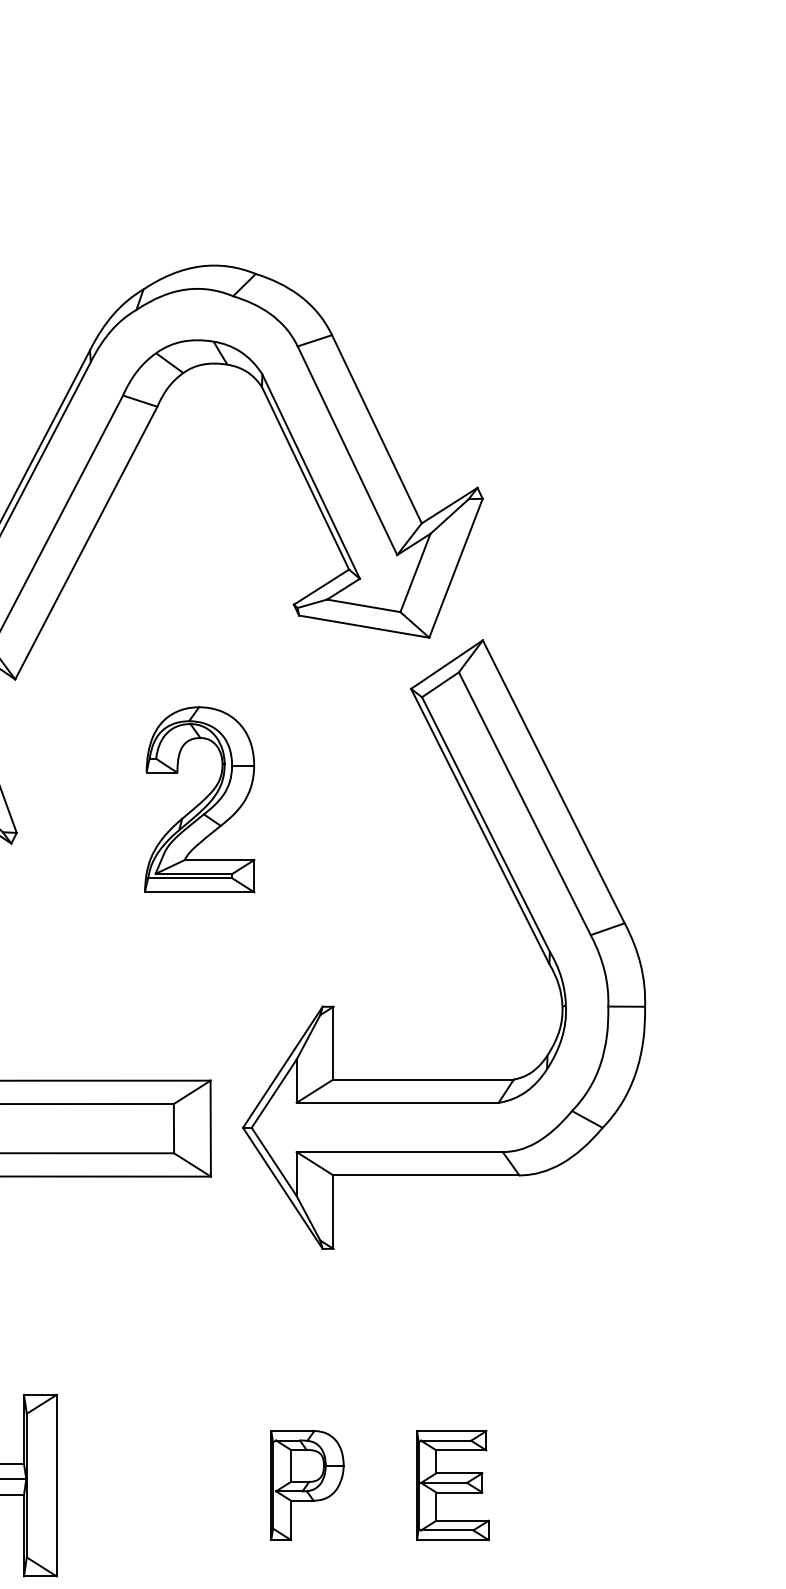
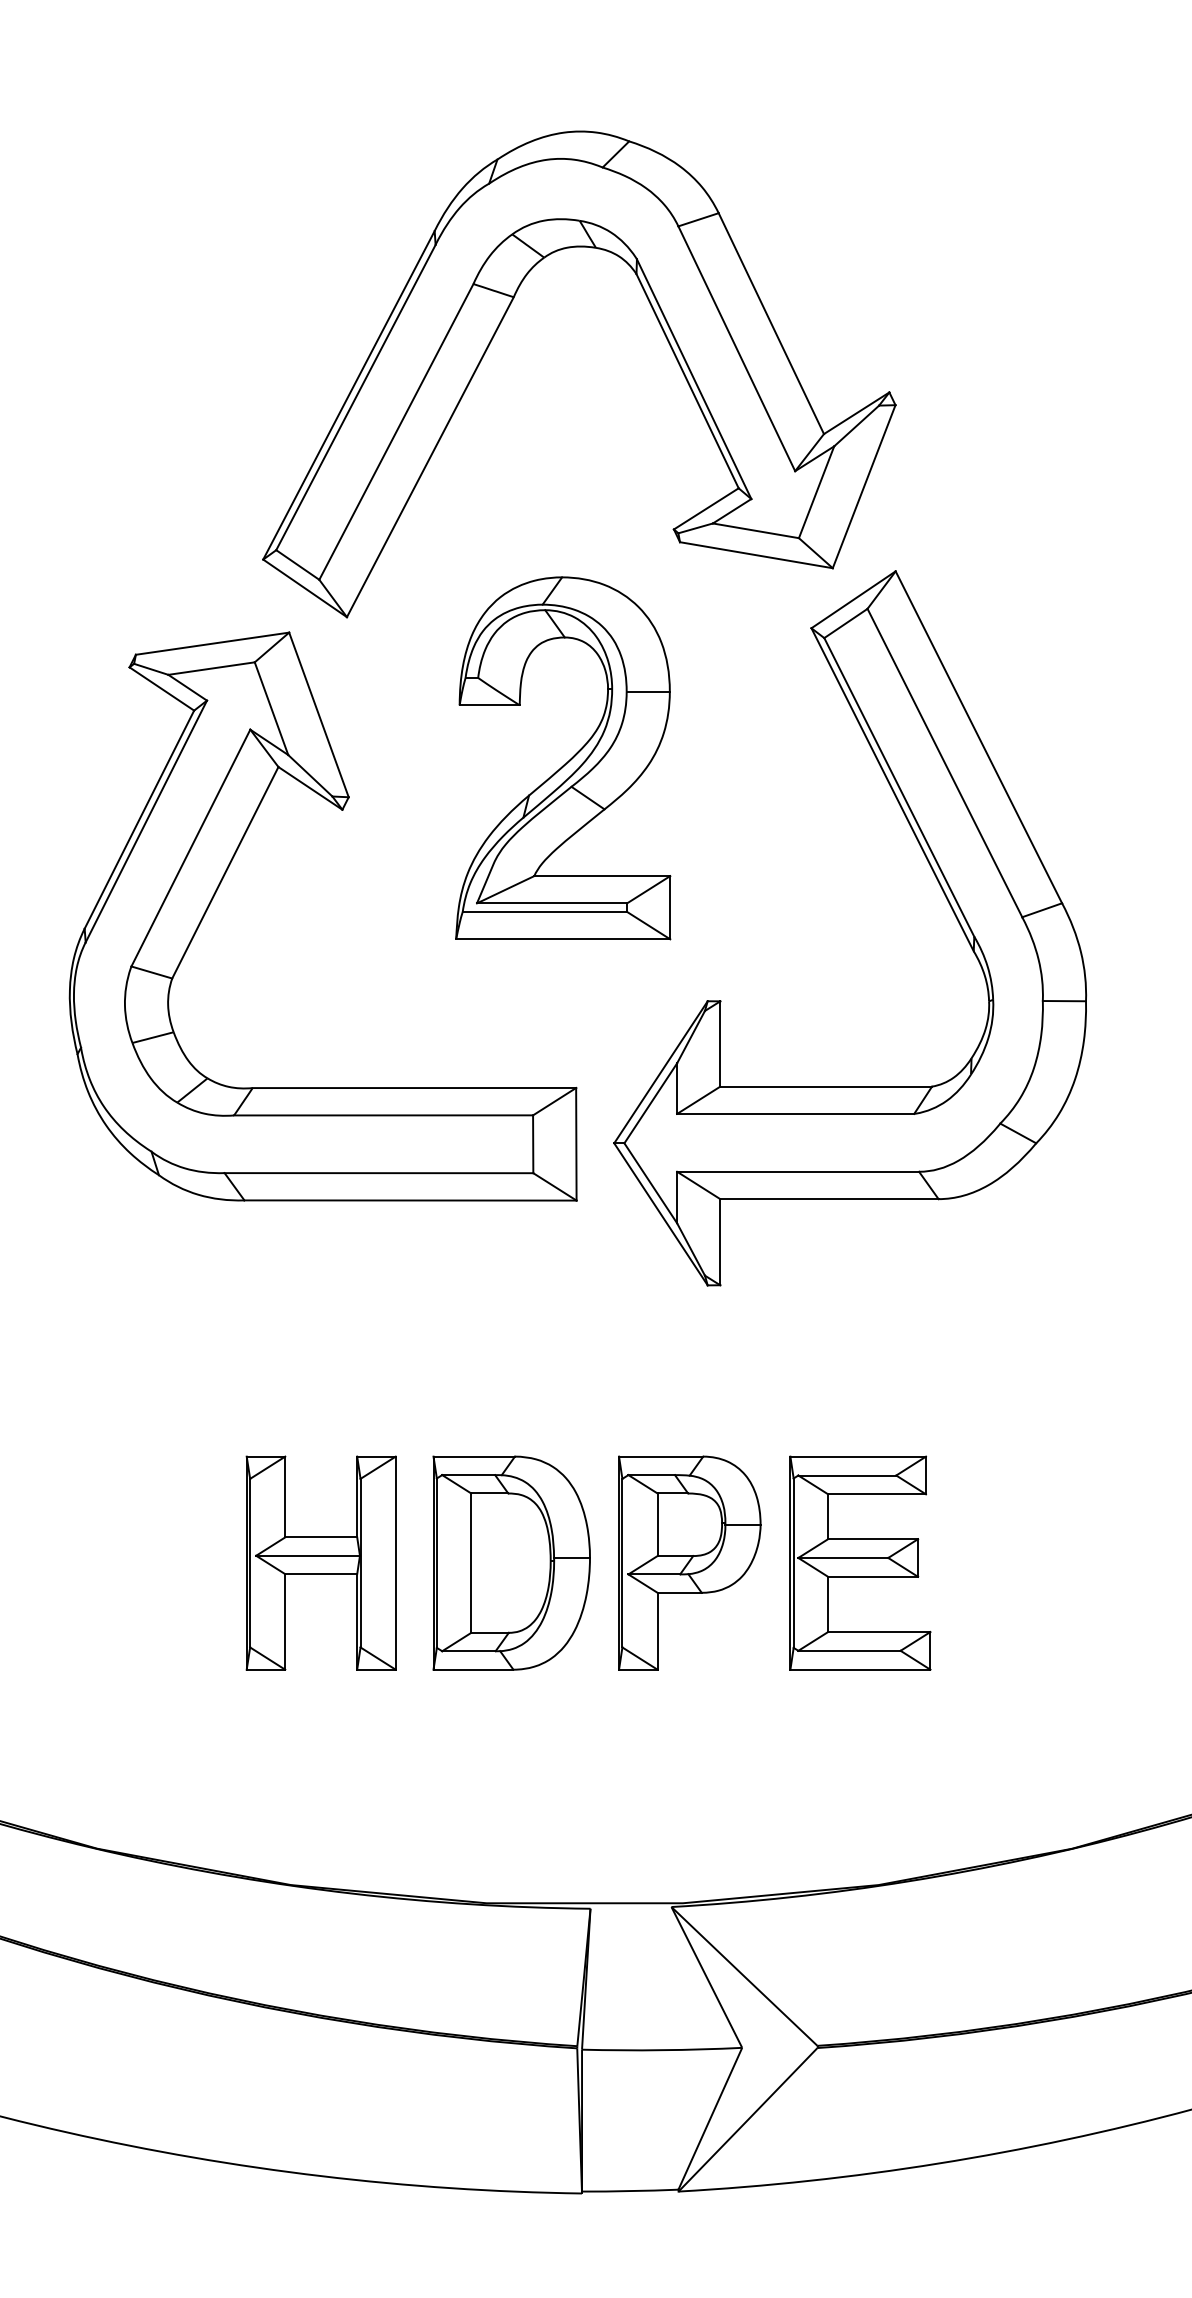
part: (199, 799) -> (563, 758), size x1.67
part: (155, 1485) -> (511, 1562), added
part: (307, 1485) -> (689, 1562), size x1.67
part: (452, 1485) -> (860, 1562), size x1.67

